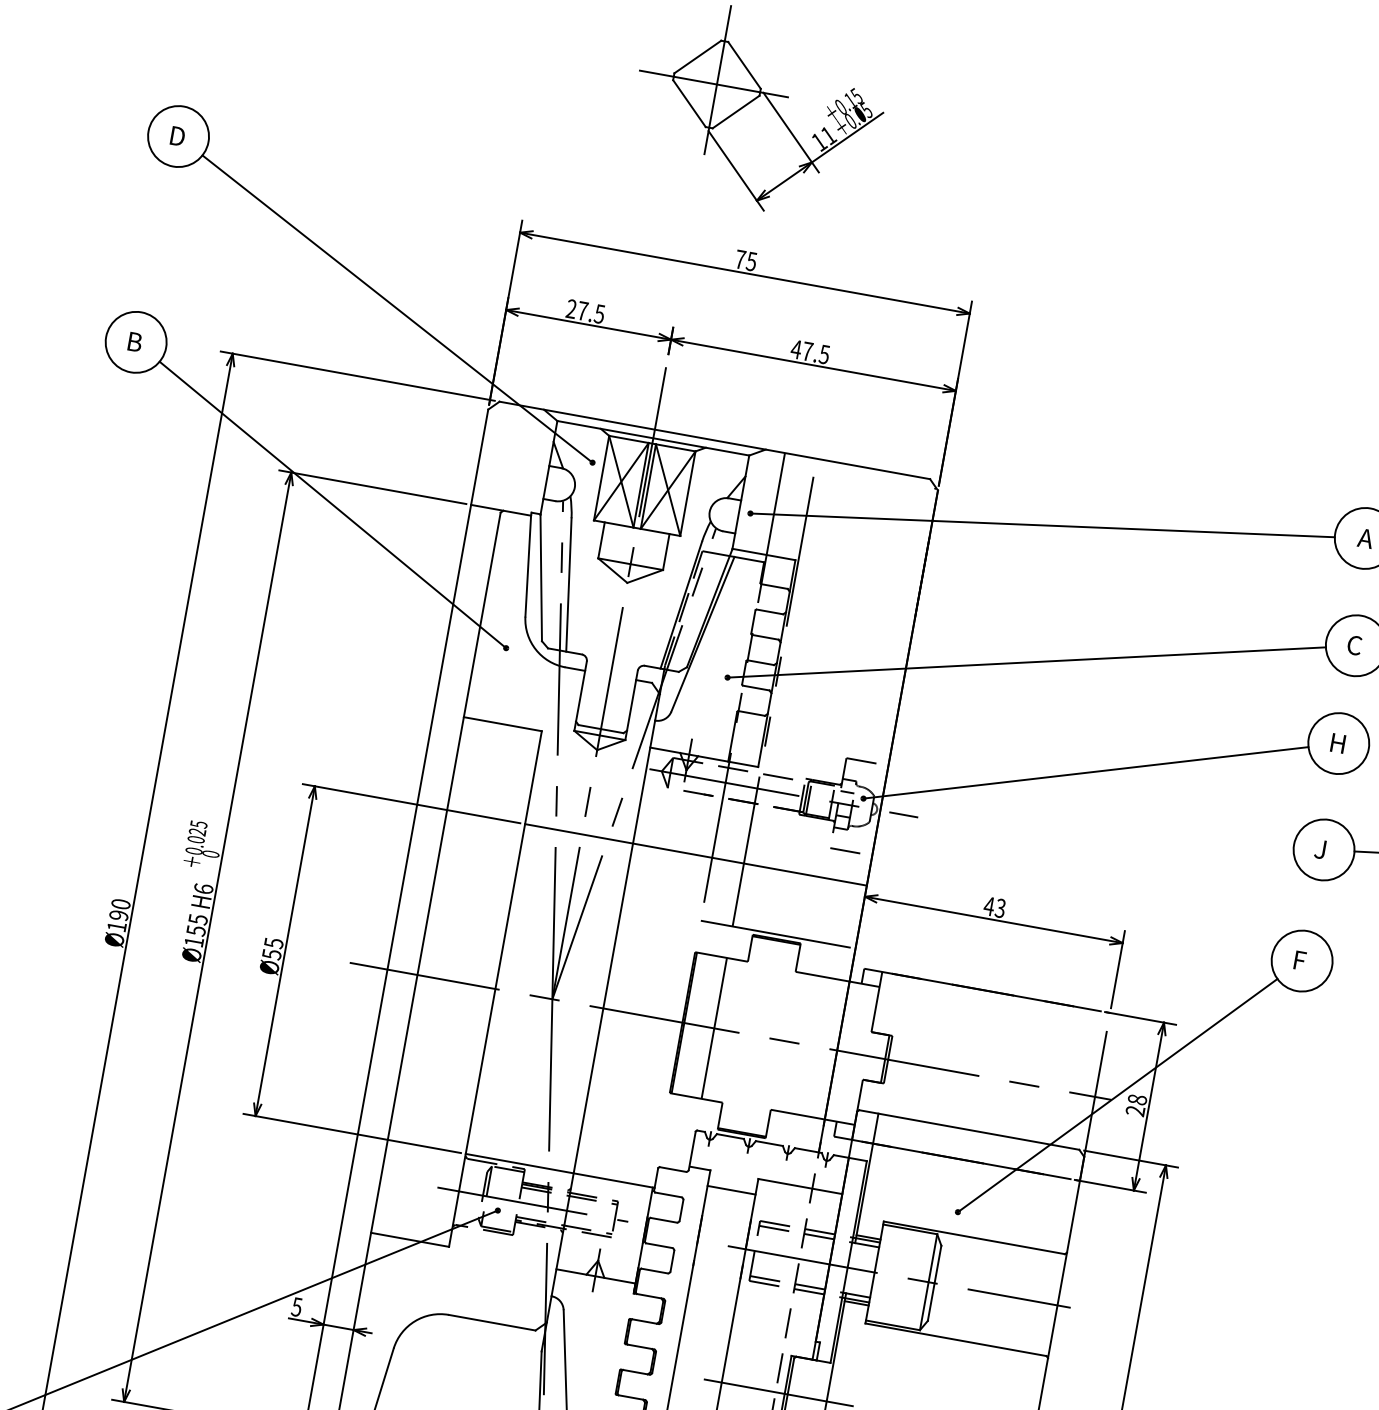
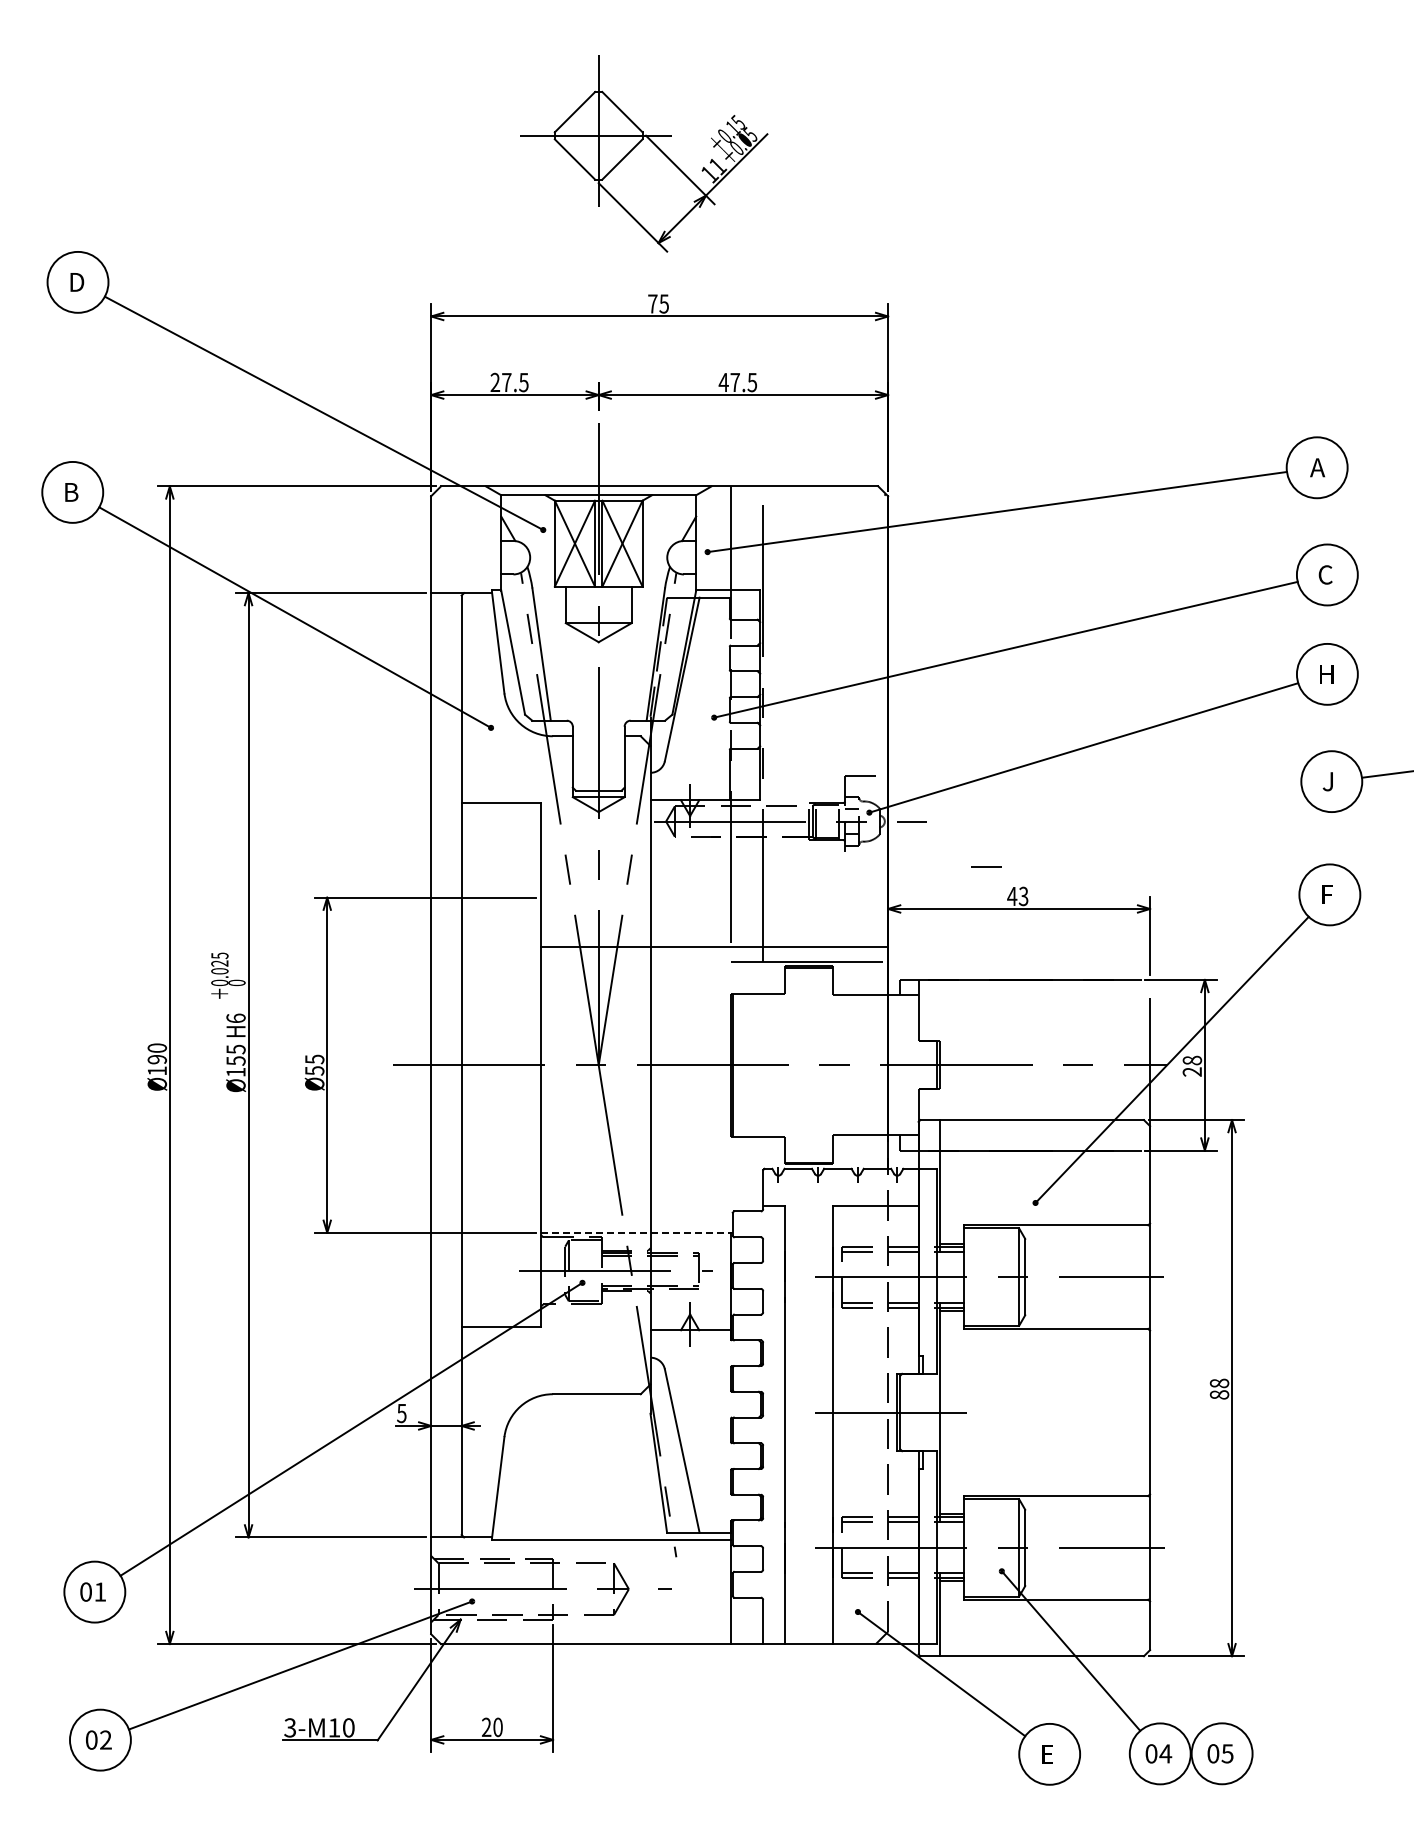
line: (845, 850) -> (986, 866), moved
line: (696, 854) -> (714, 946), moved
line: (714, 1027) -> (763, 1064), removed
line: (559, 1170) -> (636, 1232), solid -> dashed
line: (731, 1190) -> (808, 1221), removed

